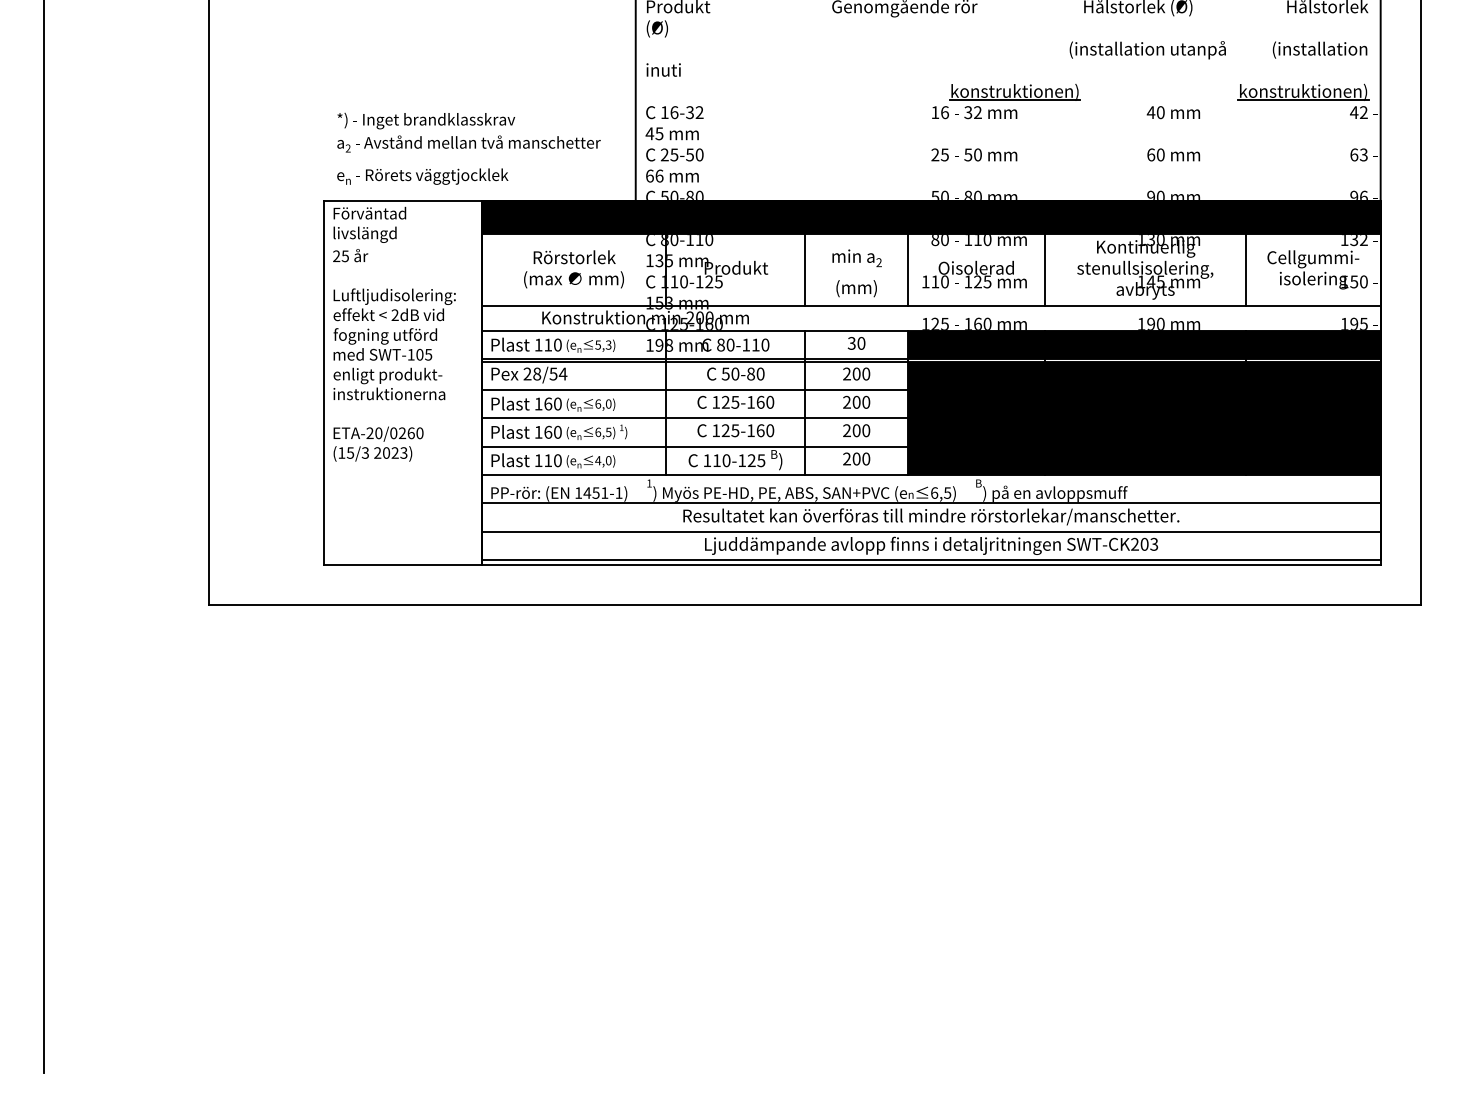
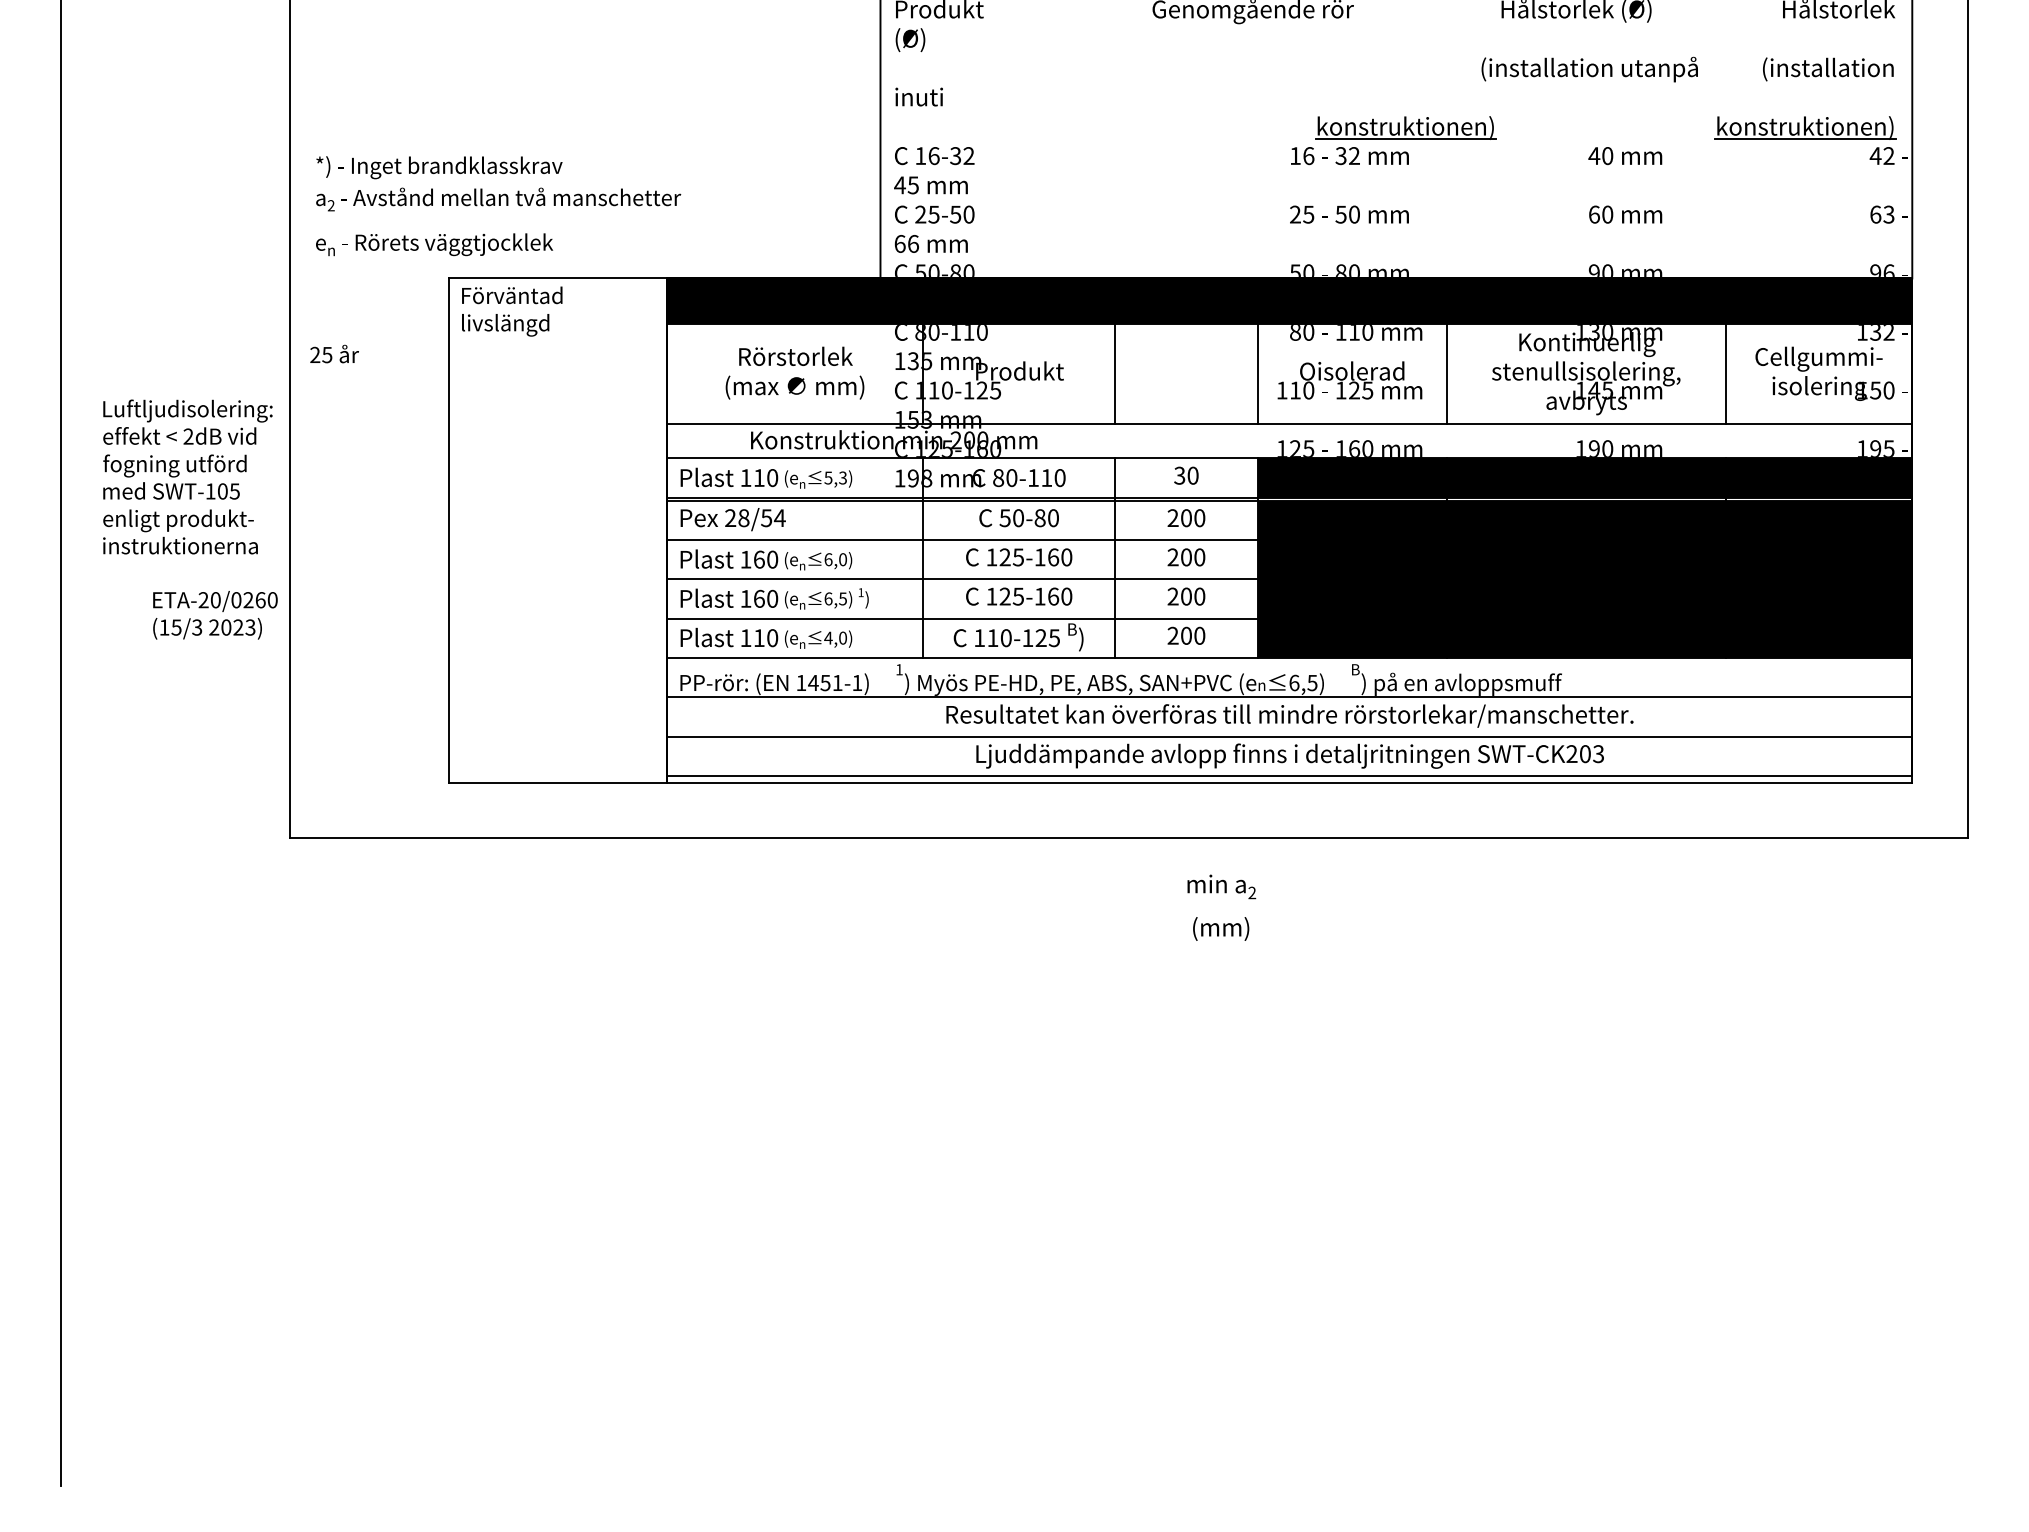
text: (468, 148) -> (497, 205), moved
text: (350, 255) -> (334, 353), moved
text: (856, 273) -> (1220, 907), moved
text: (394, 344) -> (187, 477), moved
text: (378, 443) -> (215, 614), moved

